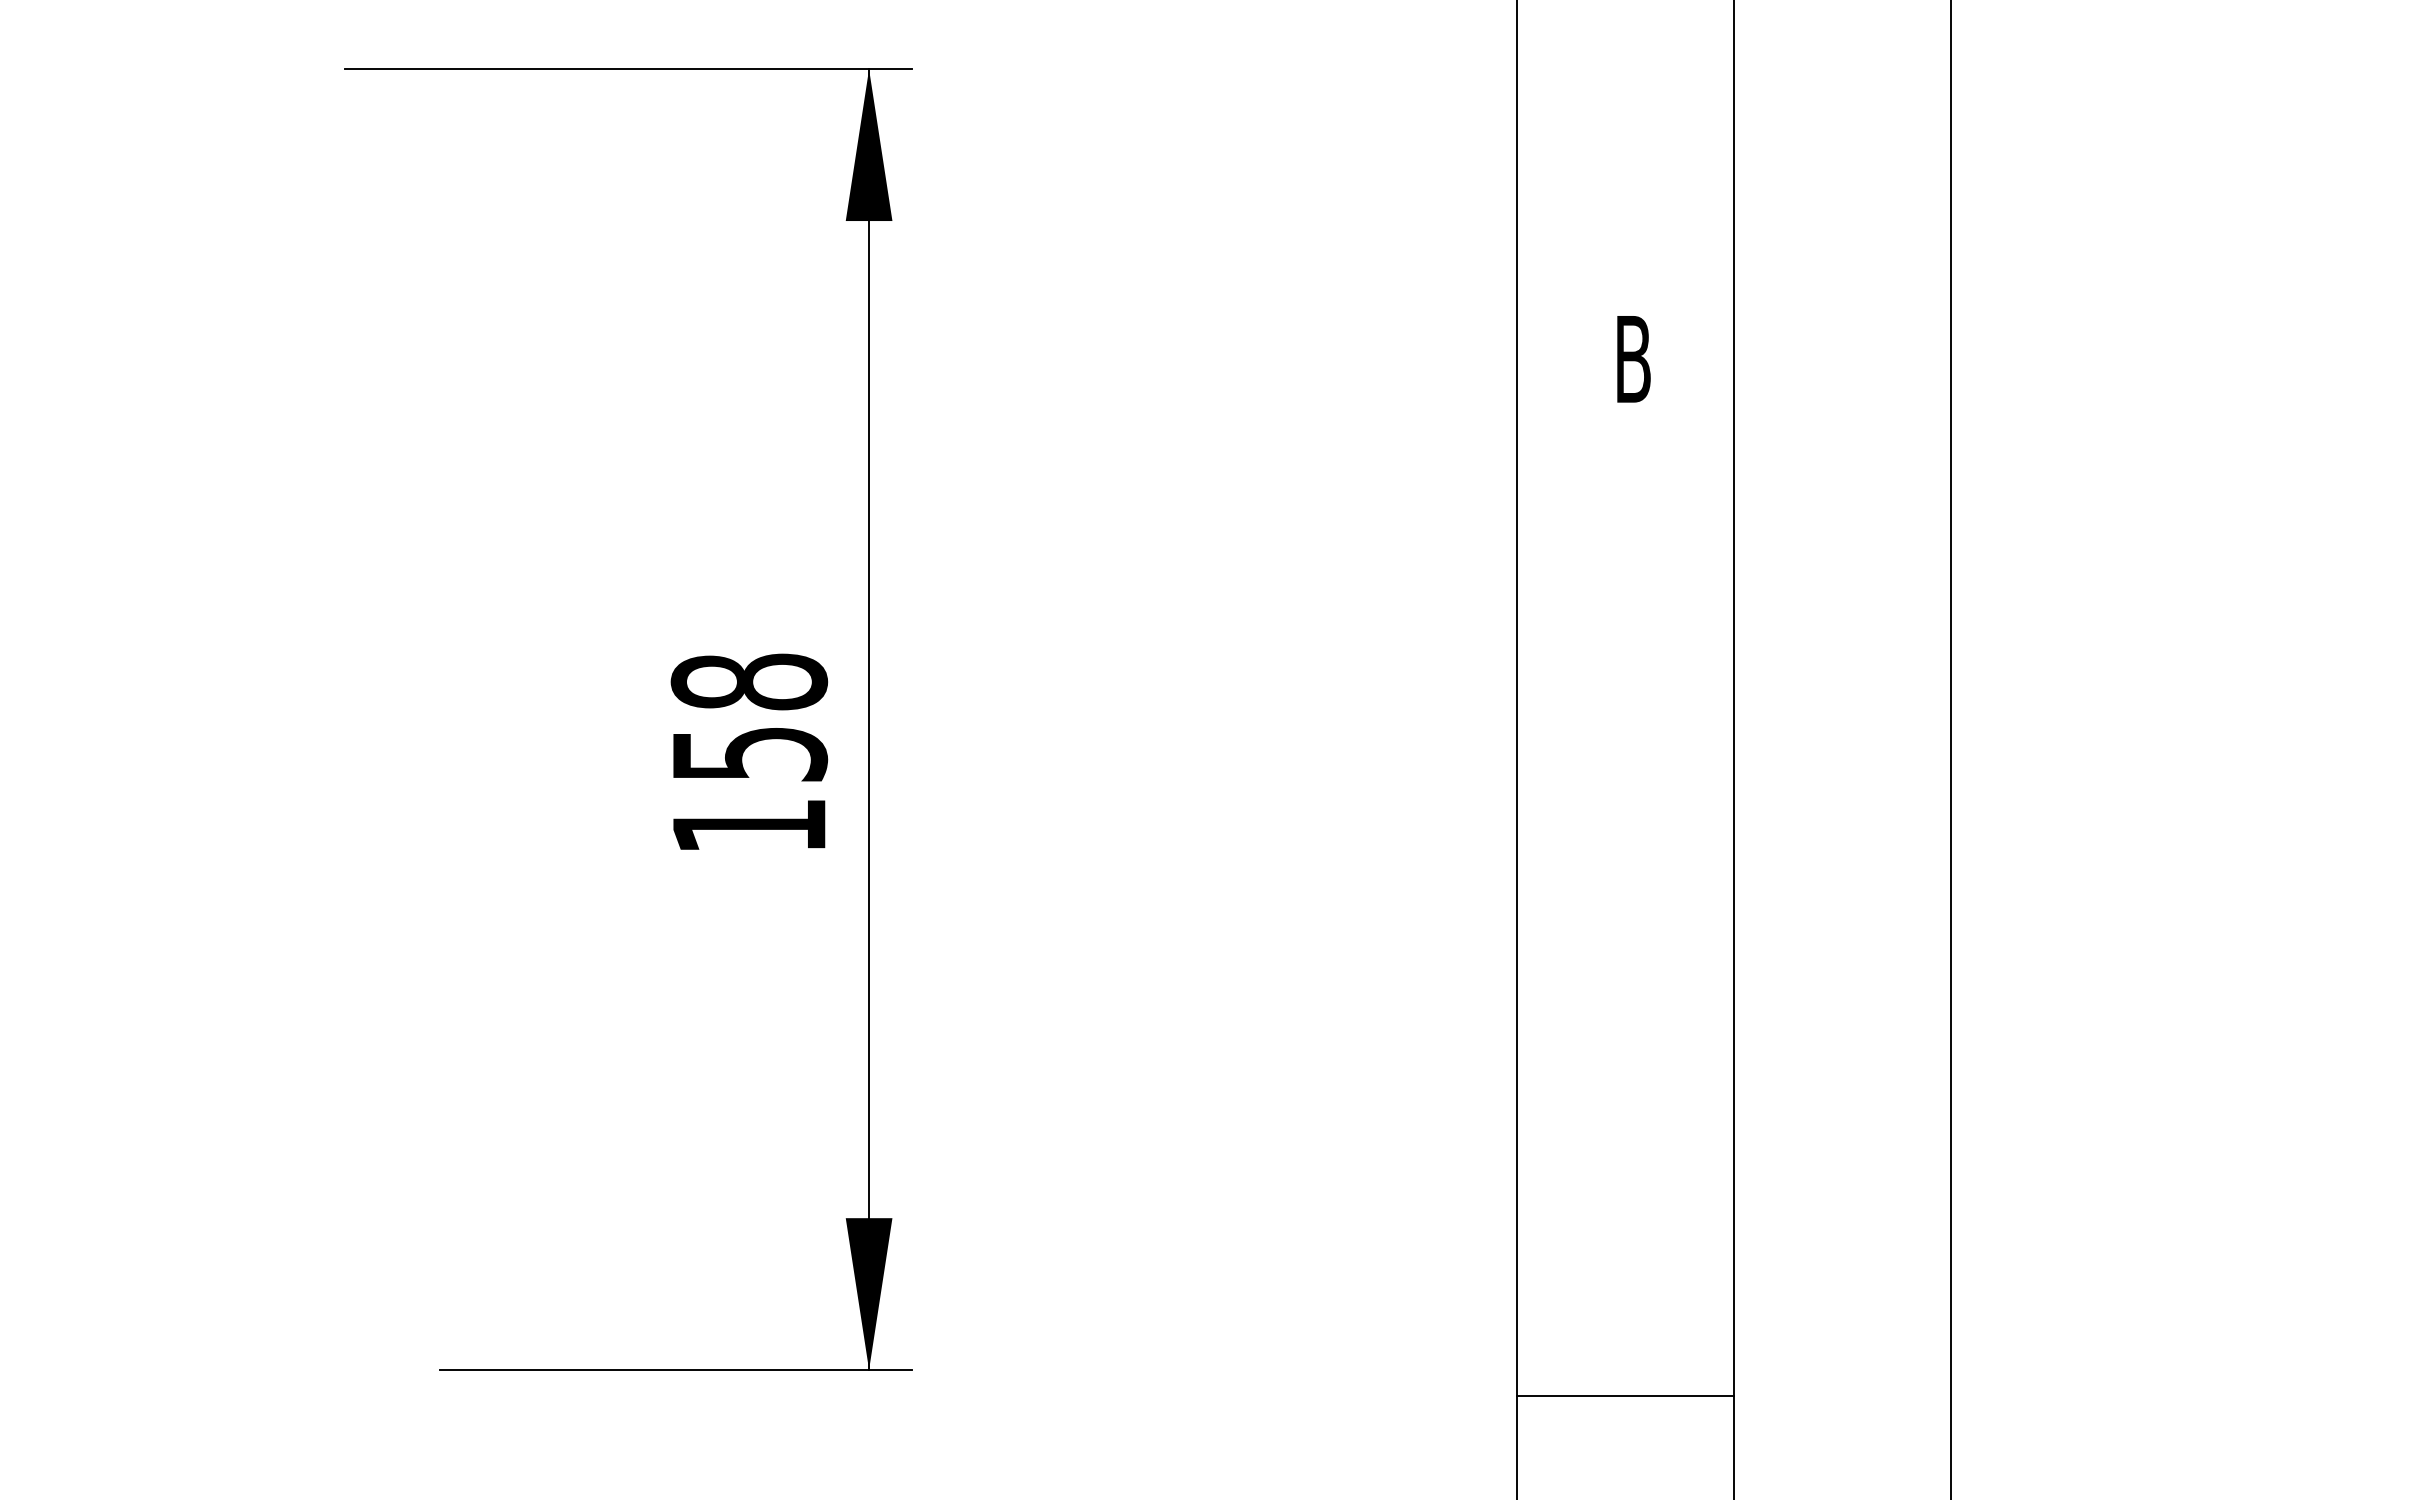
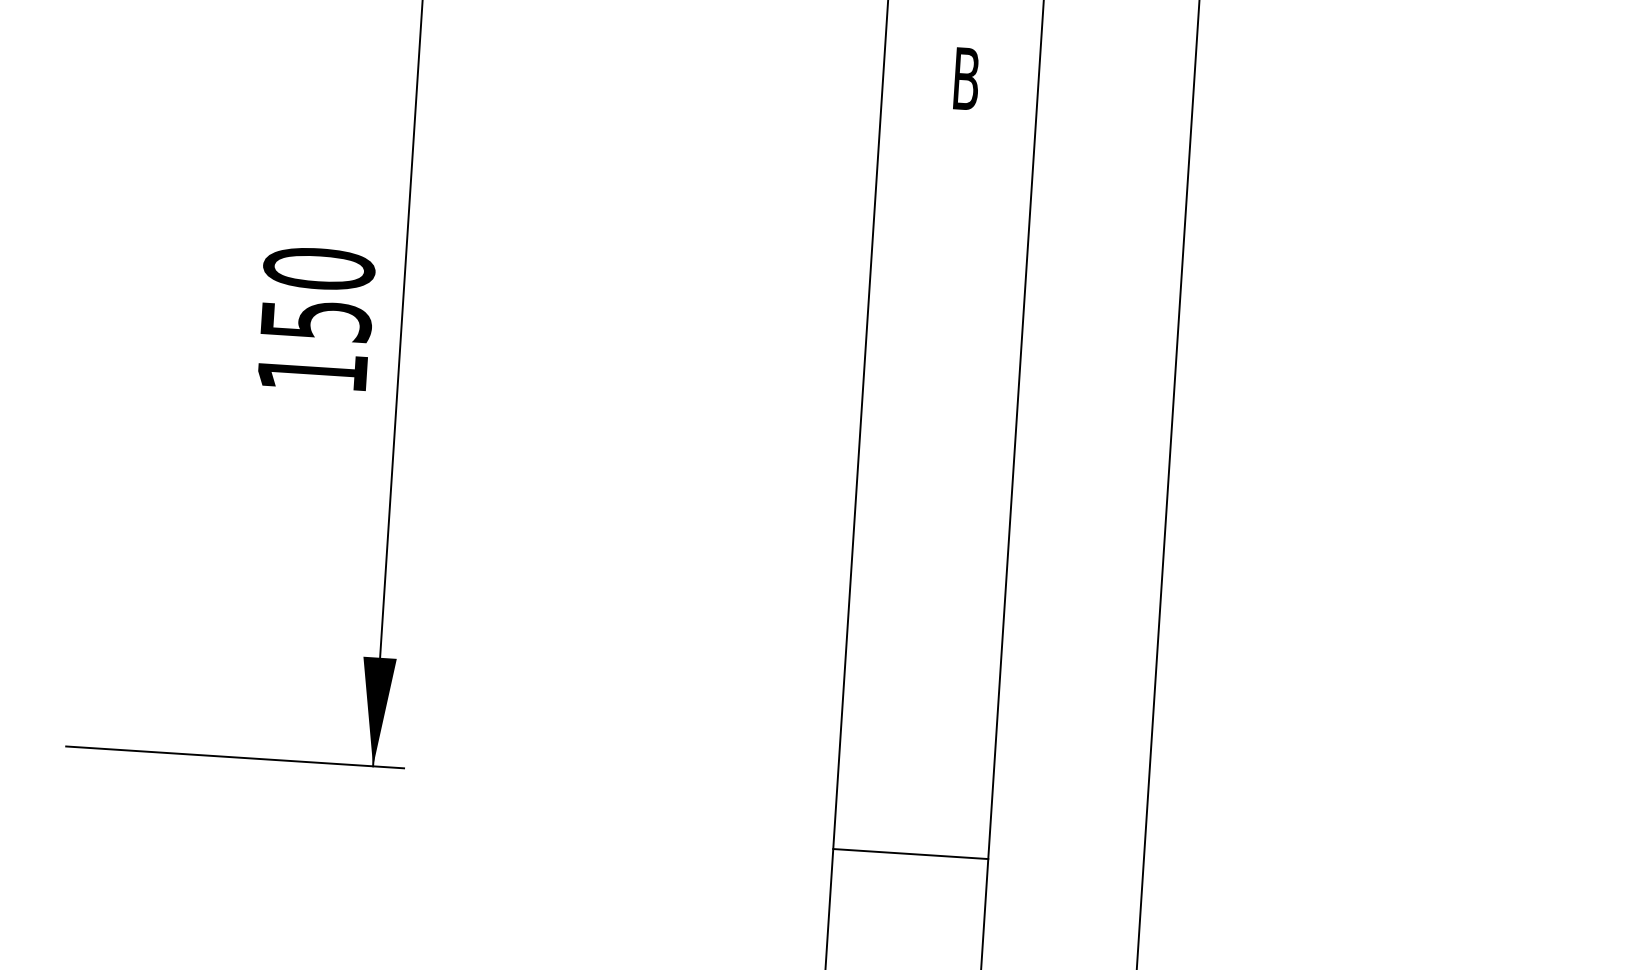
text: (749, 681) -> (319, 268), 158 -> 150
line: (1625, 1395) -> (910, 853), moved

